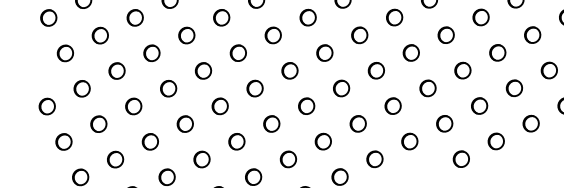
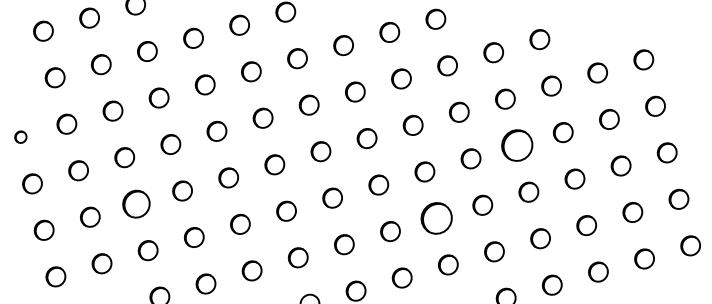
part: (445, 35) -> (516, 145), size x1.6
part: (46, 105) -> (20, 136), size x0.6
part: (393, 106) -> (436, 218), size x1.6
part: (150, 141) -> (136, 203), size x1.4

